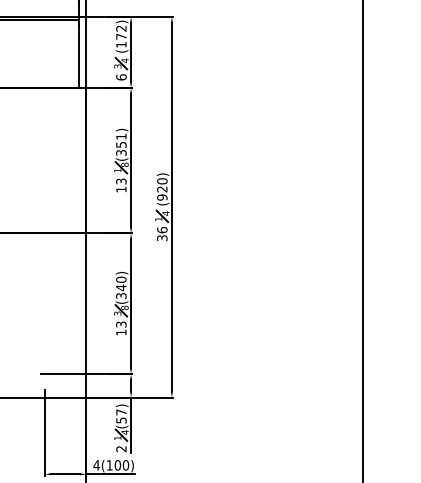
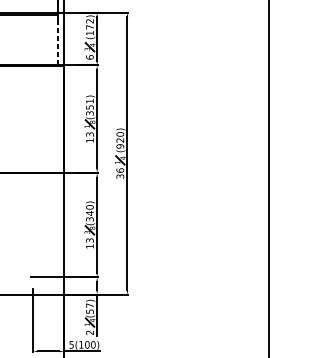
line: (78, 54) -> (58, 40), solid -> dashed
text: (96, 465) -> (71, 344), 4(100) -> 5(100)

